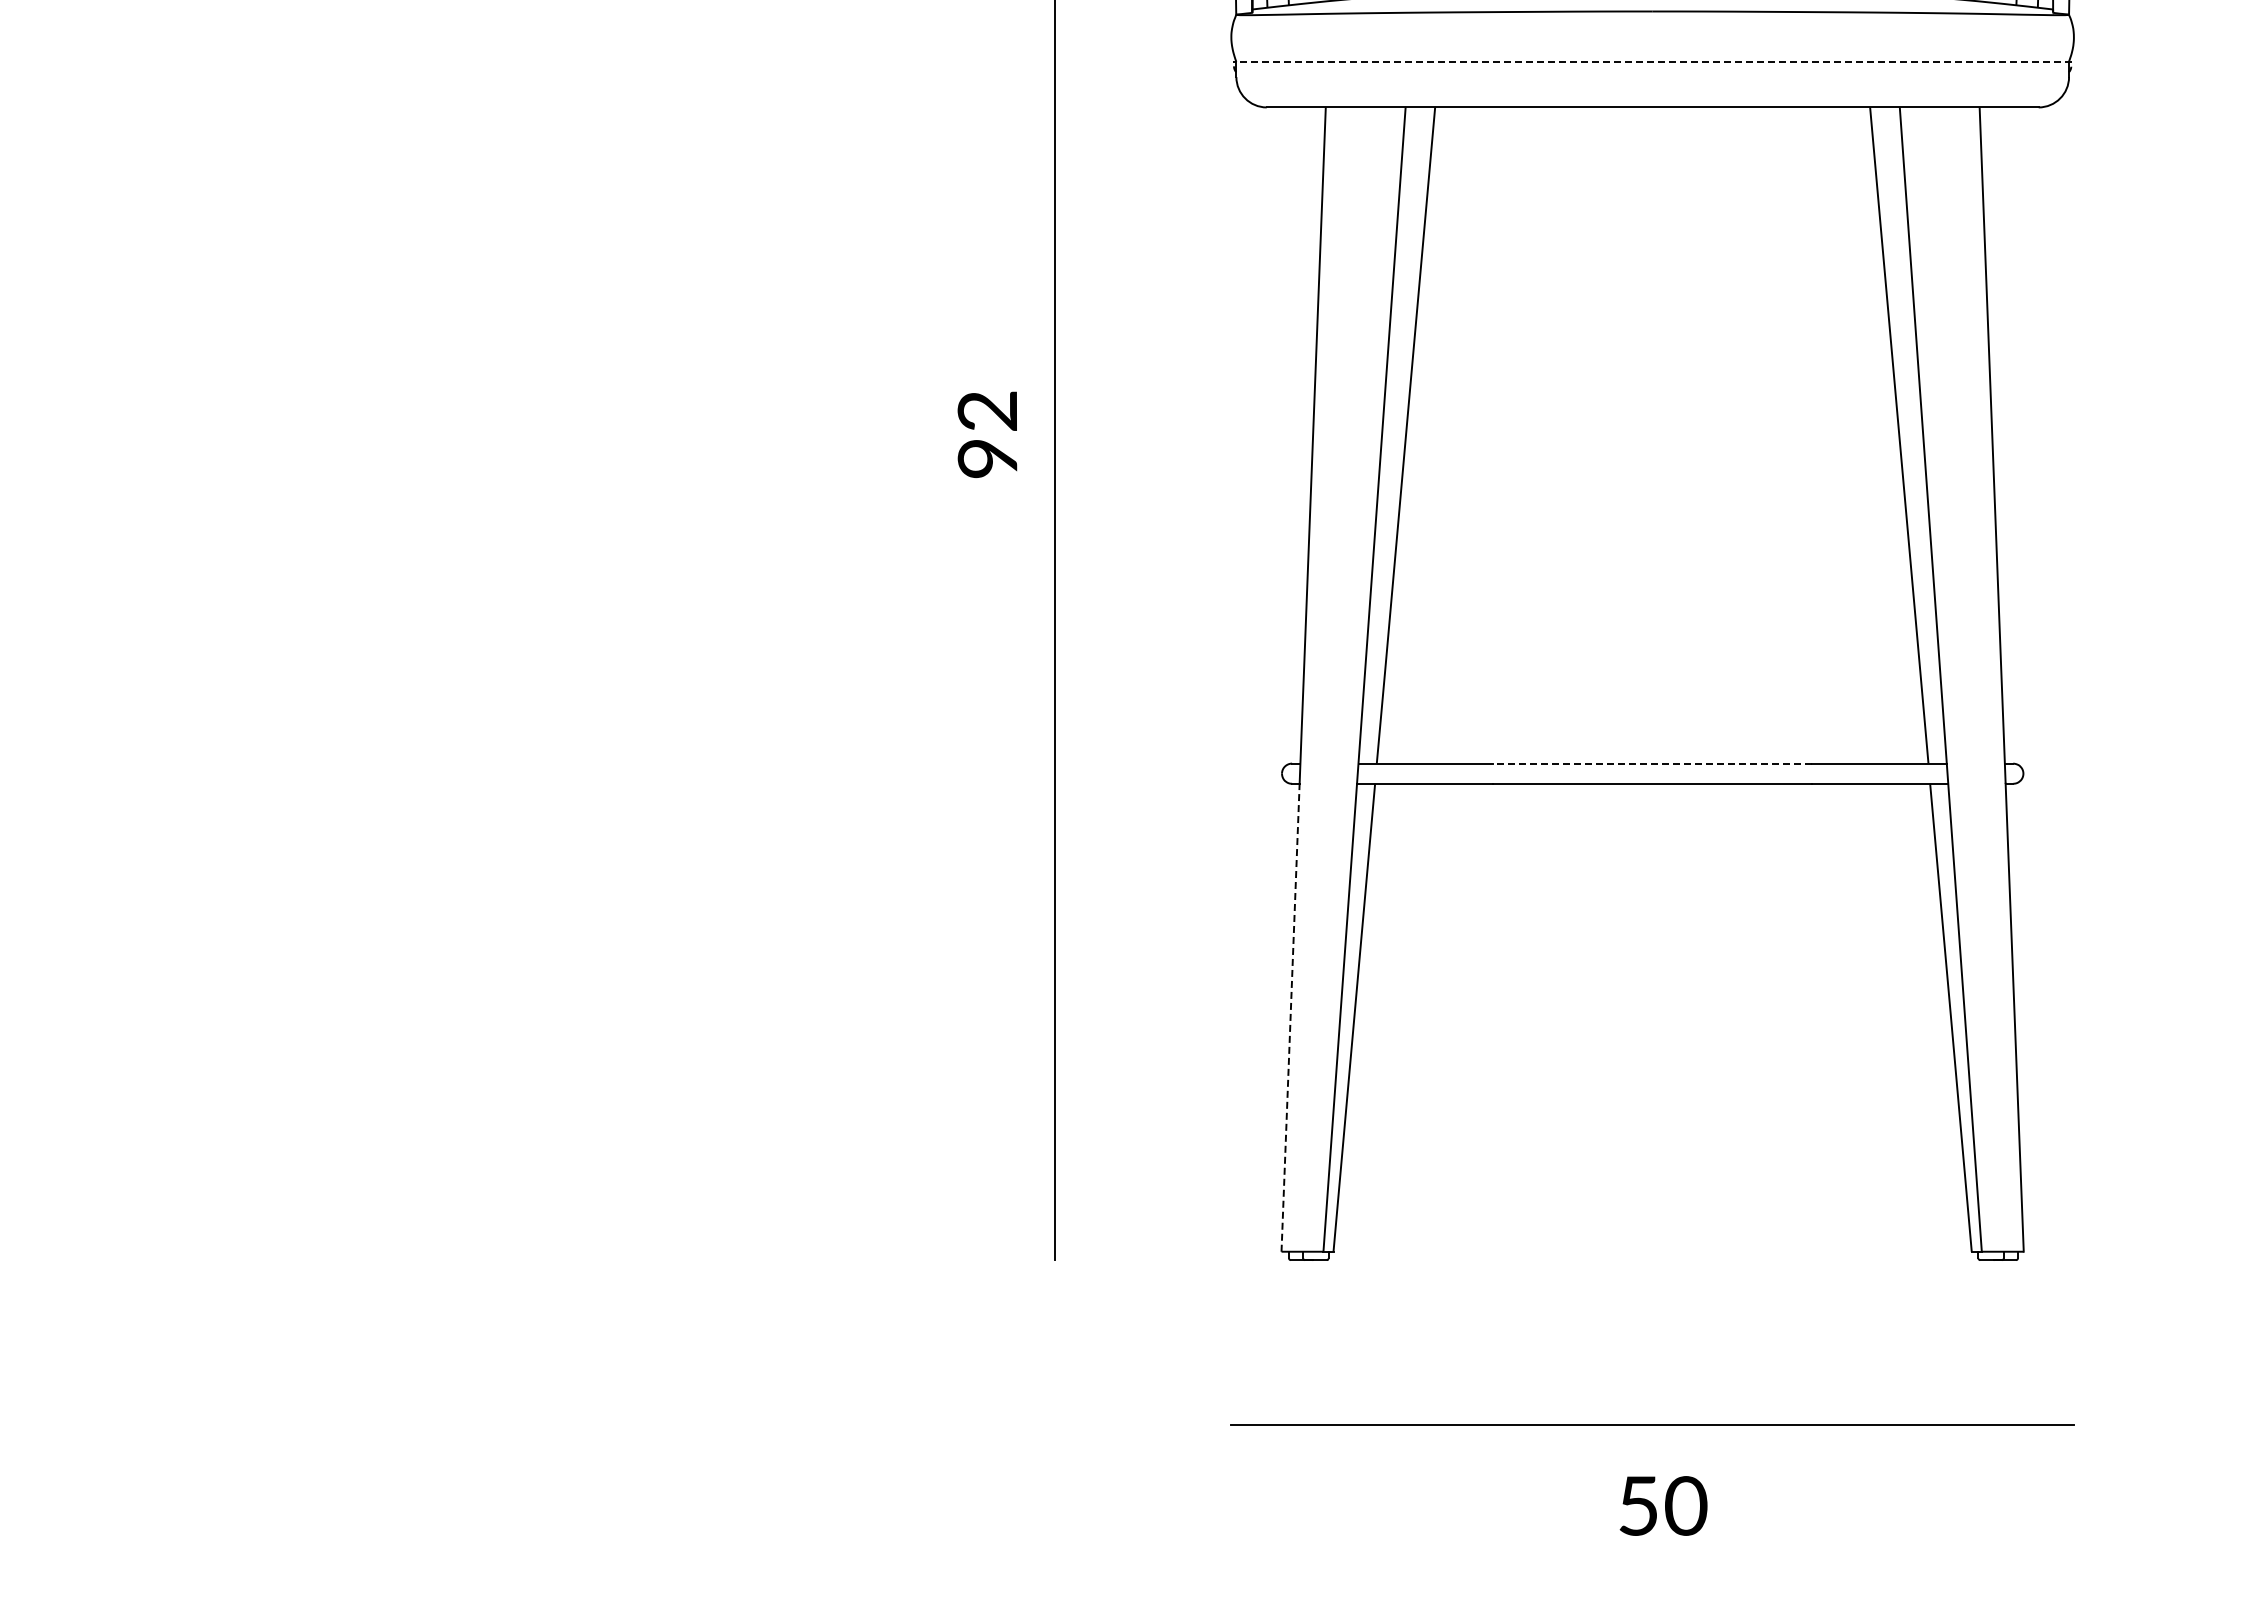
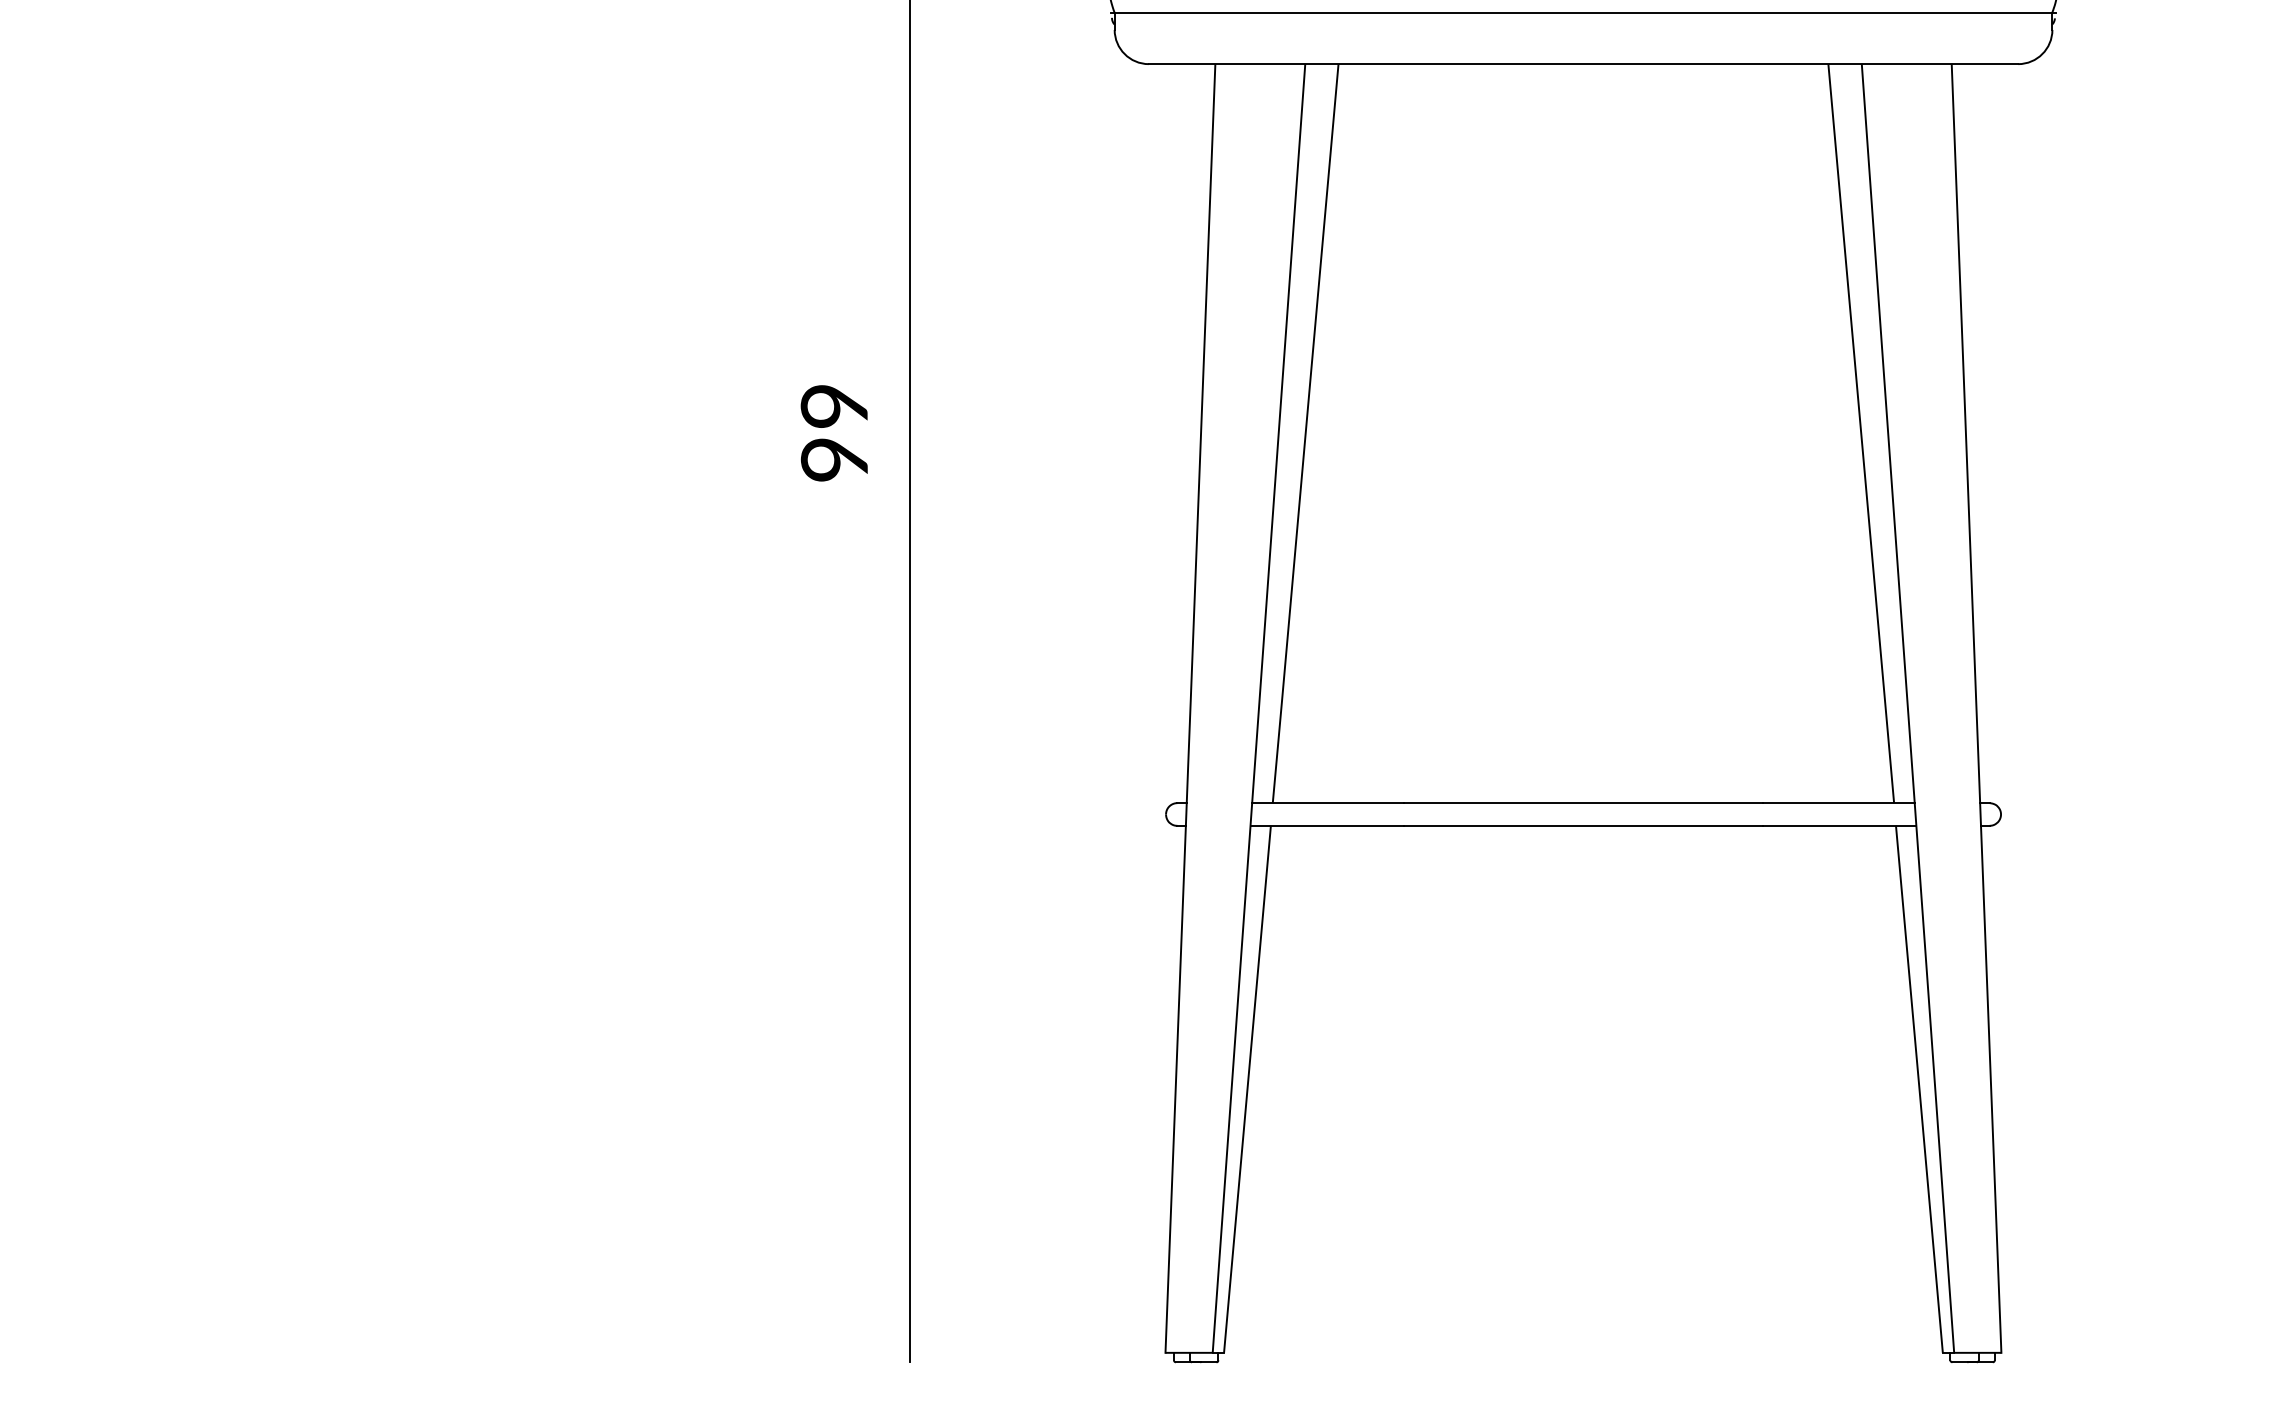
line: (1652, 61) -> (1583, 12), dashed -> solid
text: (987, 410) -> (834, 405), 92 -> 99
line: (1652, 763) -> (1583, 802), dashed -> solid
line: (1290, 1017) -> (1175, 1089), dashed -> solid

